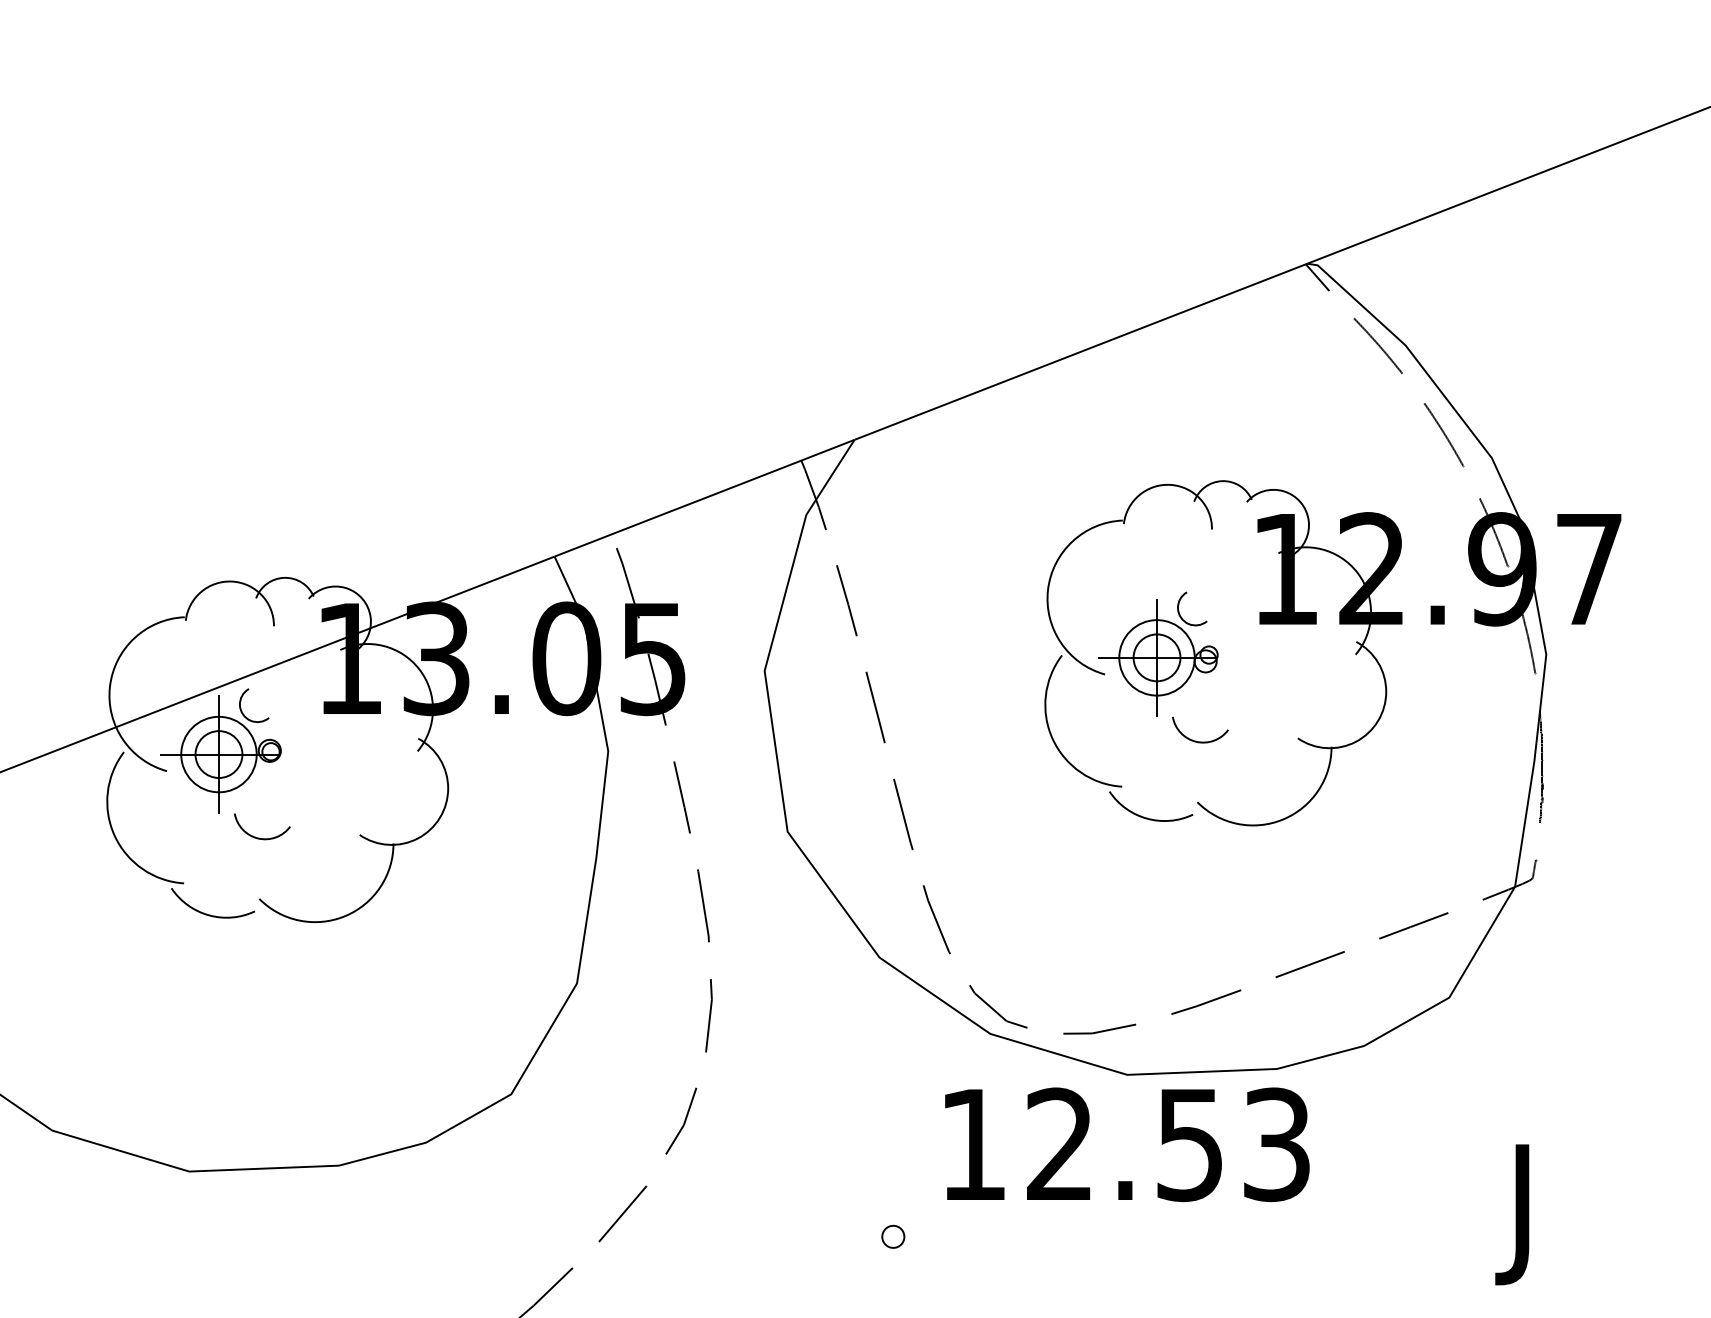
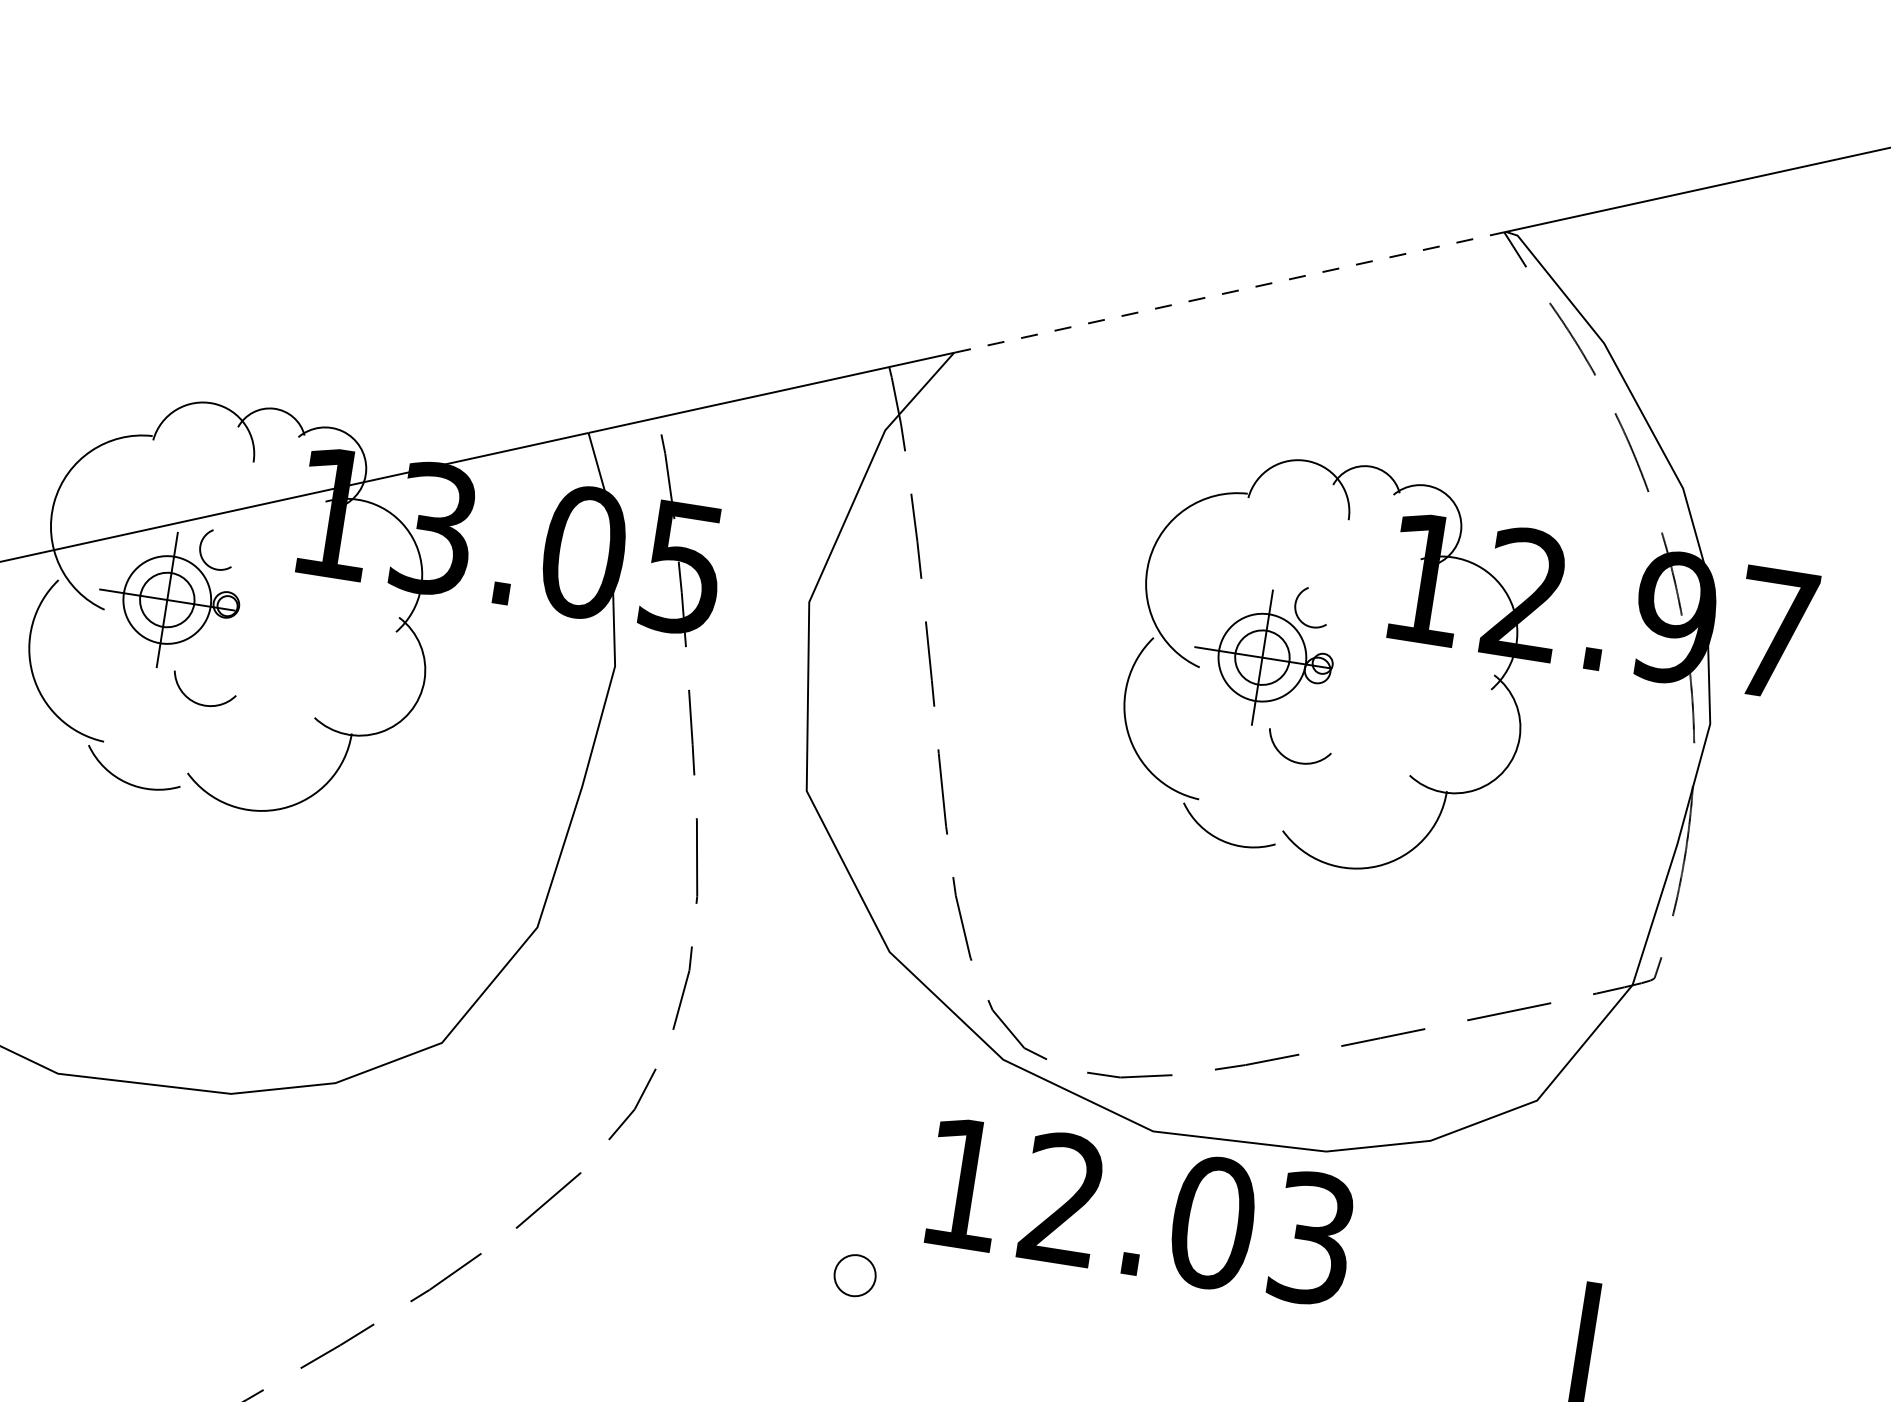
line: (1080, 351) -> (1229, 291), solid -> dashed
text: (1190, 1144) -> (1213, 1222), 12.53 -> 12.03
part: (893, 1236) -> (855, 1275), size x1.6

